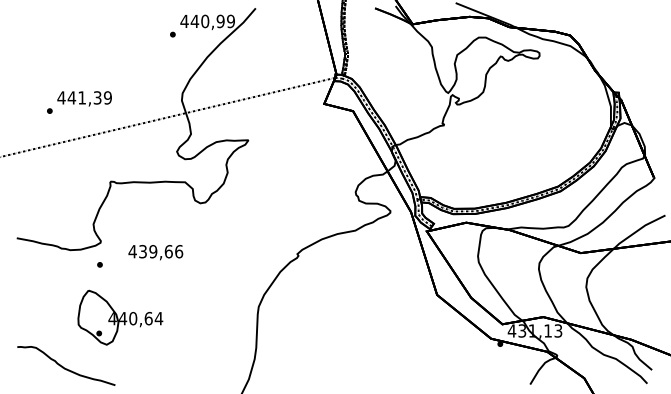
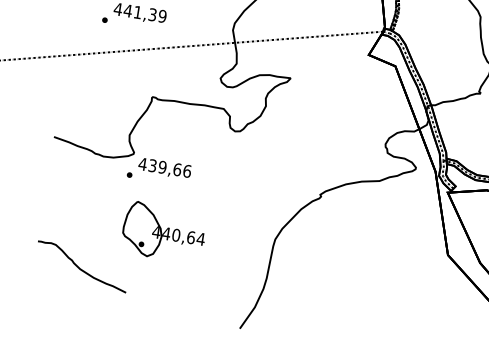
text: (155, 252) -> (164, 168), moved
part: (120, 317) -> (164, 232), moved

